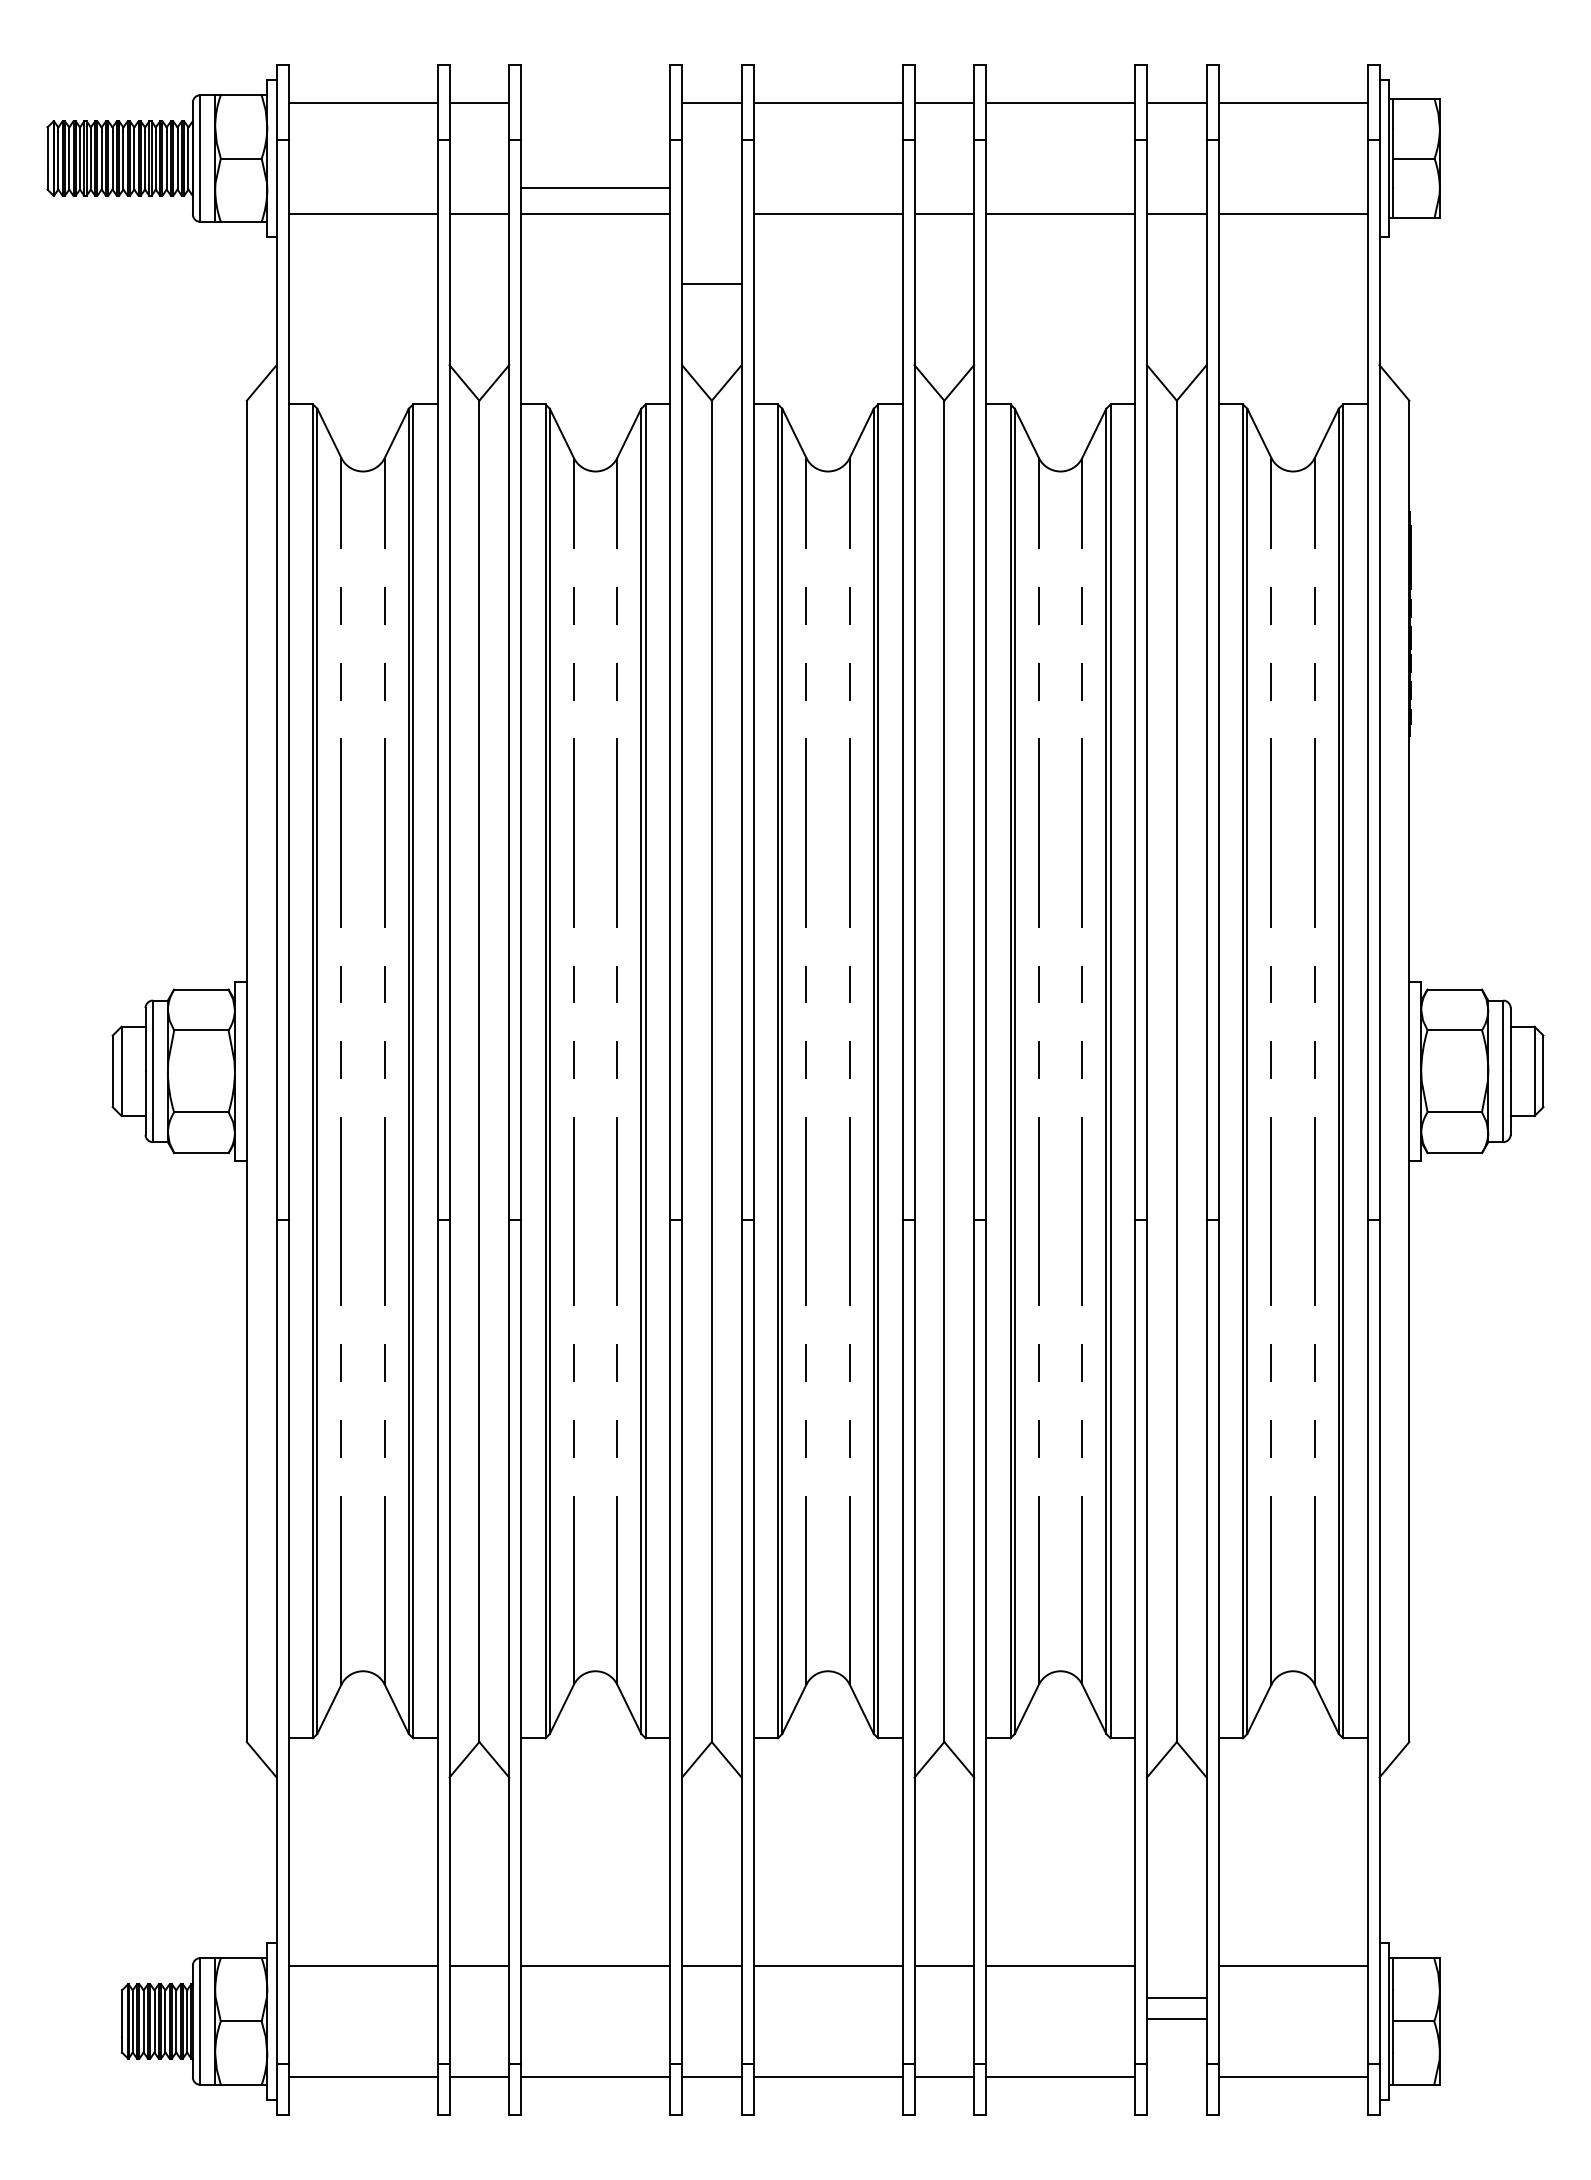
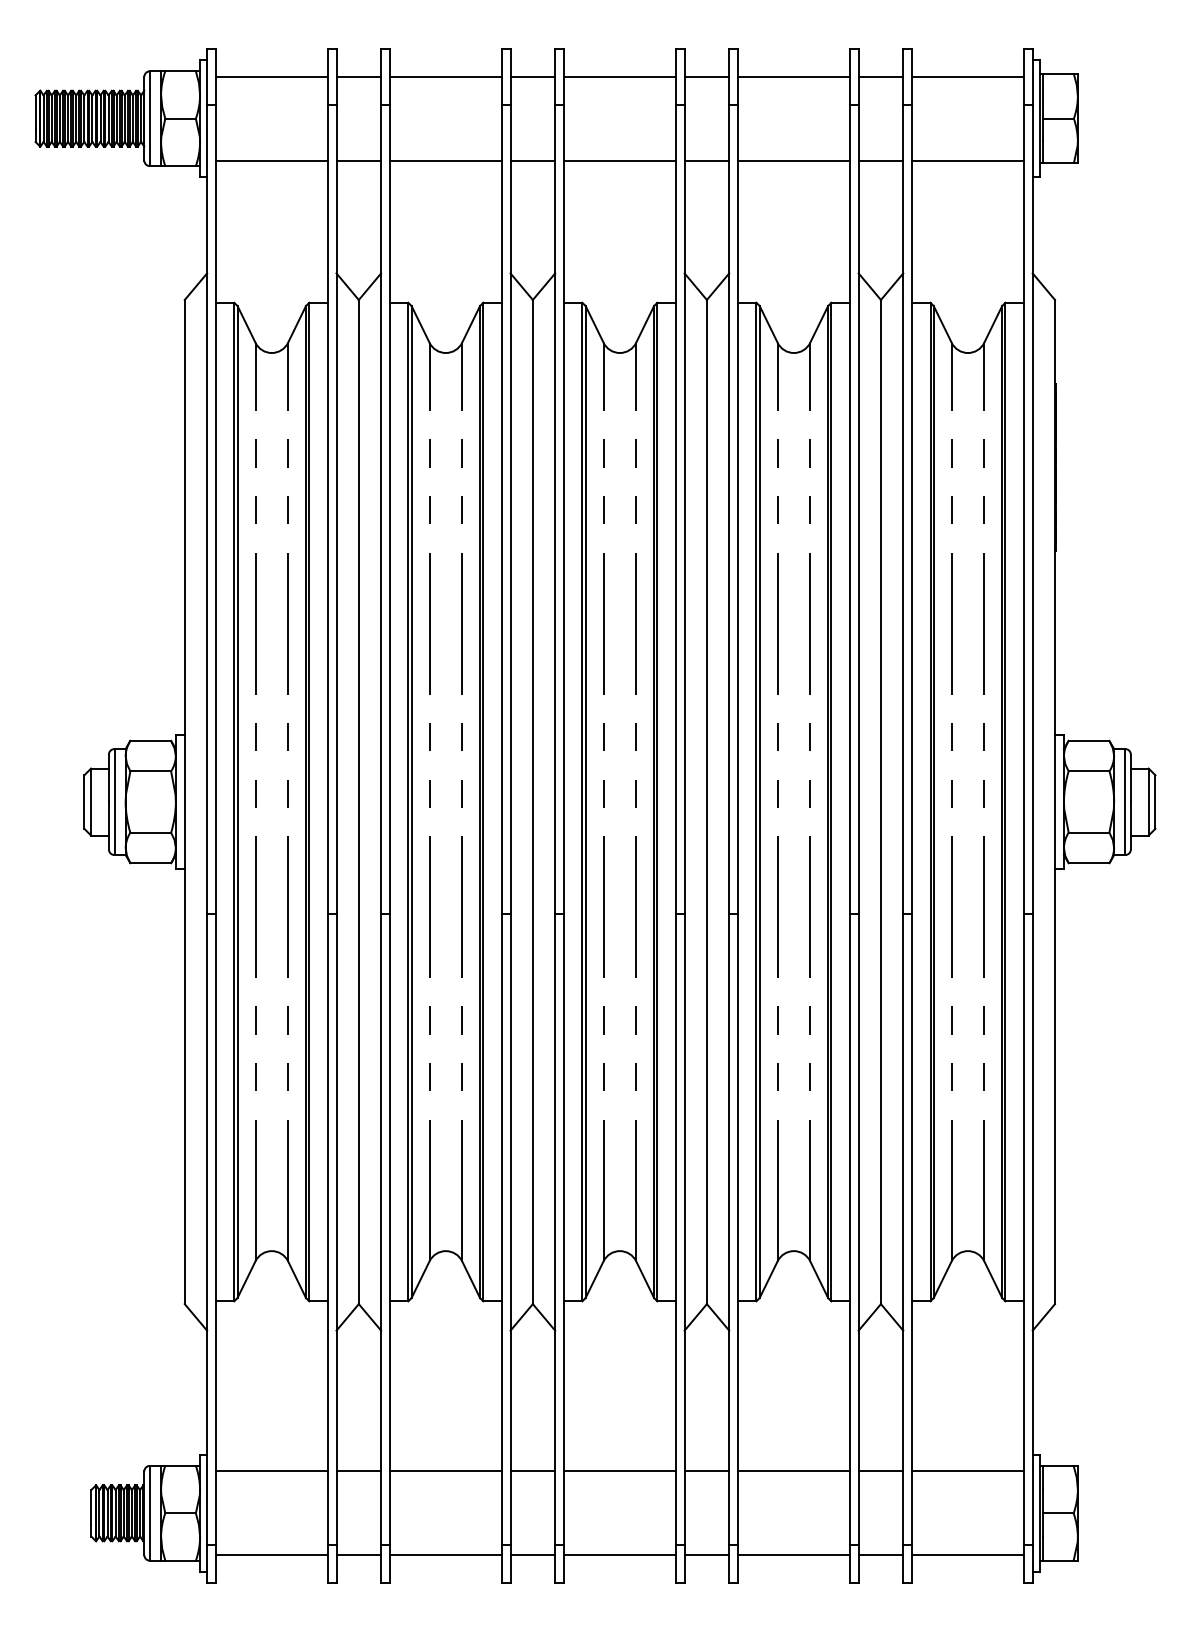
line: (595, 187) -> (445, 76), moved
line: (711, 284) -> (532, 160), moved
line: (1176, 1998) -> (880, 1555), moved
line: (1176, 2018) -> (880, 1471), moved

